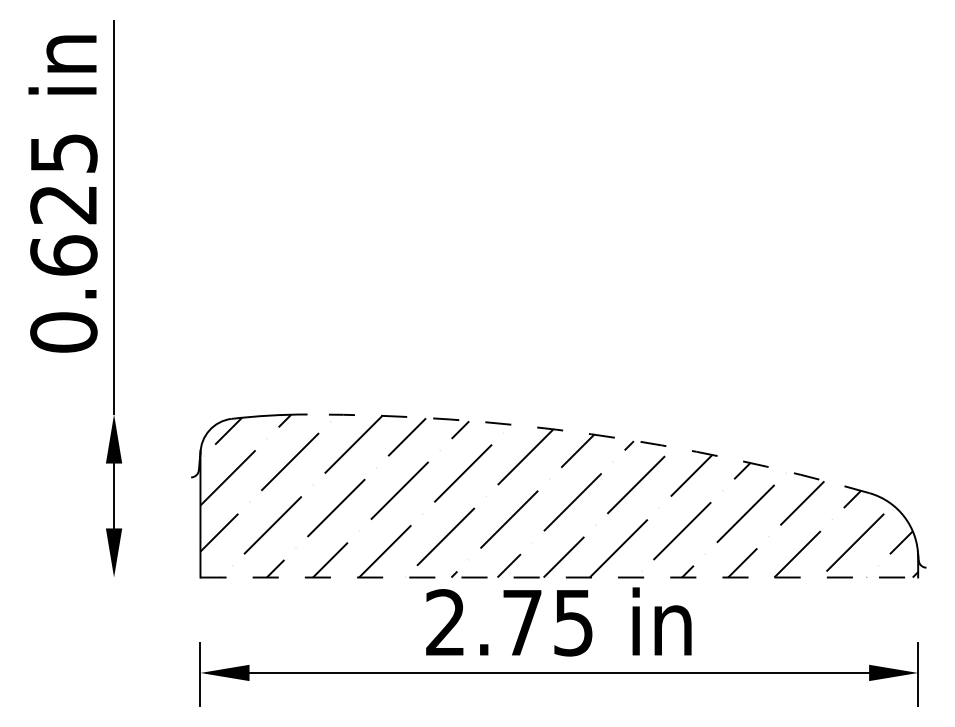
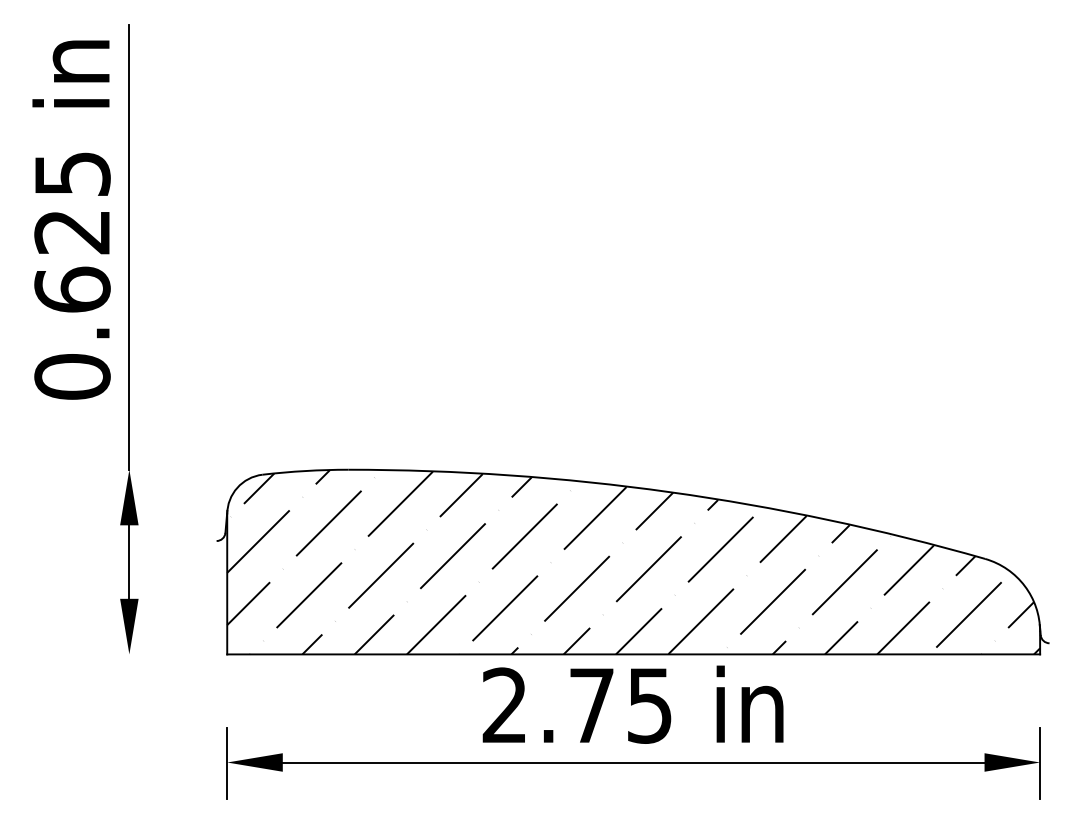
arc: (590, 434) -> (669, 492), dashed -> solid
line: (560, 577) -> (634, 654), dashed -> solid

